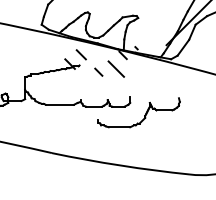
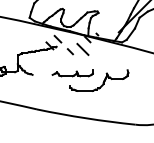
line: (59, 104) -> (42, 74), removed

